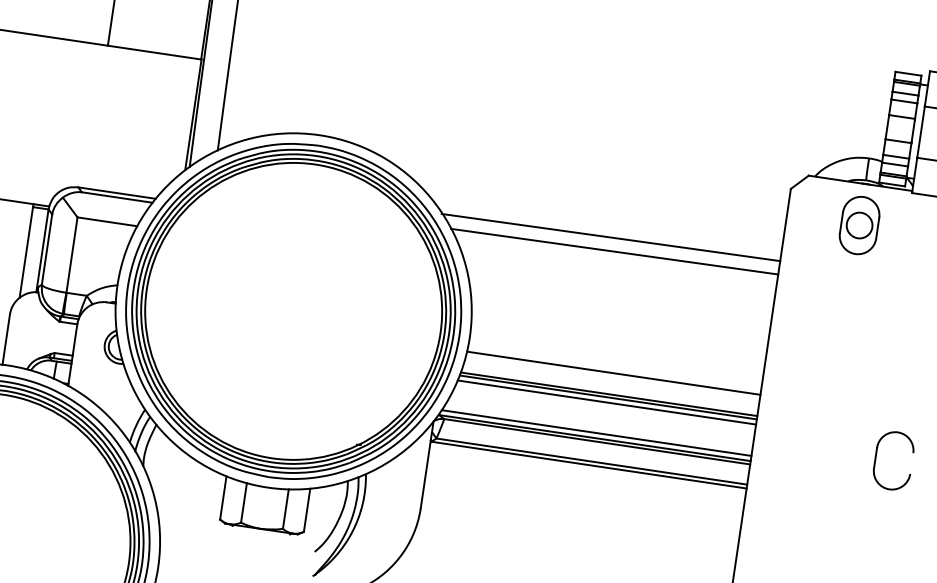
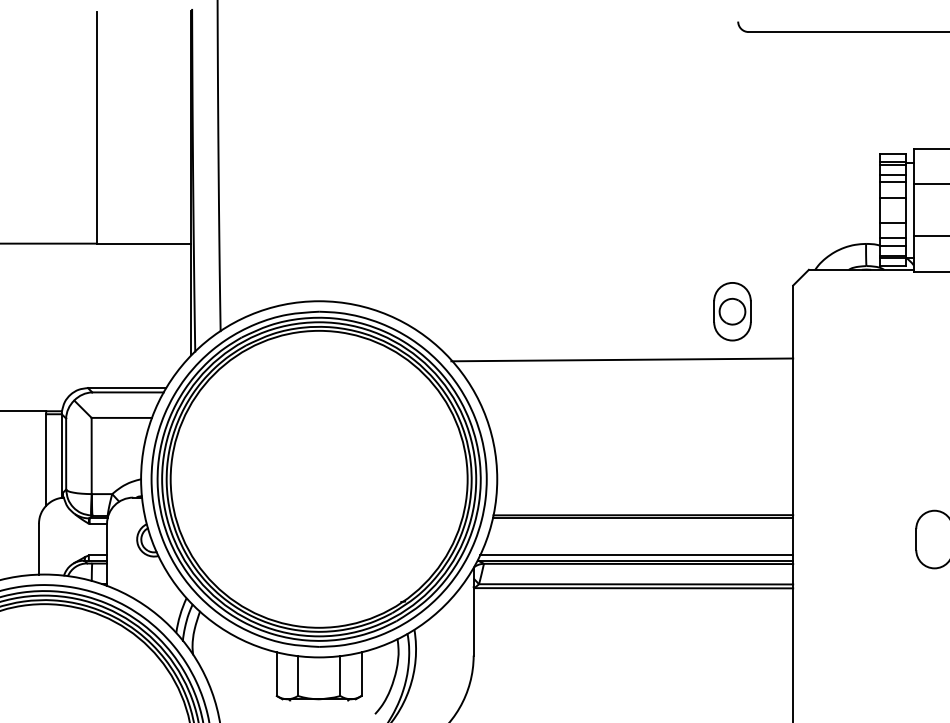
part: (859, 225) -> (732, 311), moved
line: (614, 251) -> (627, 373), removed
line: (613, 372) -> (644, 493), removed
line: (607, 402) -> (642, 523), removed

